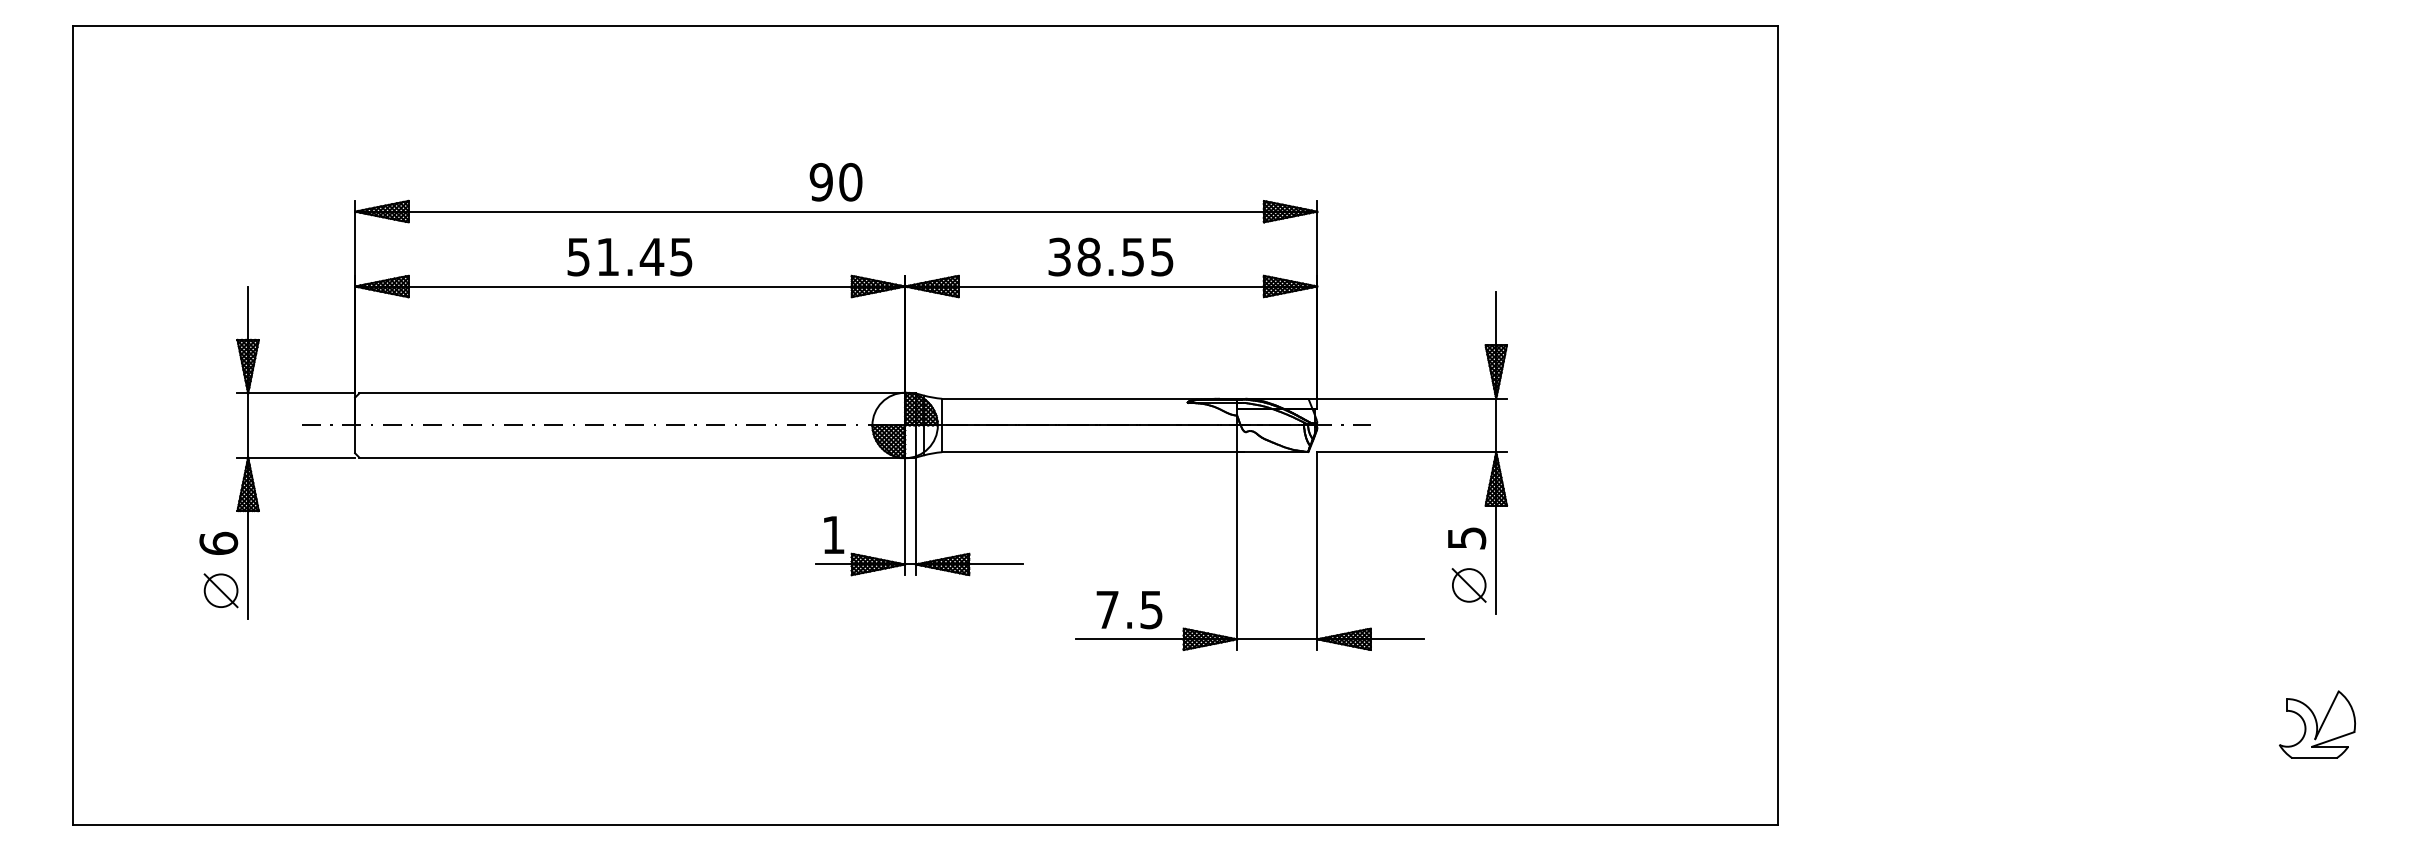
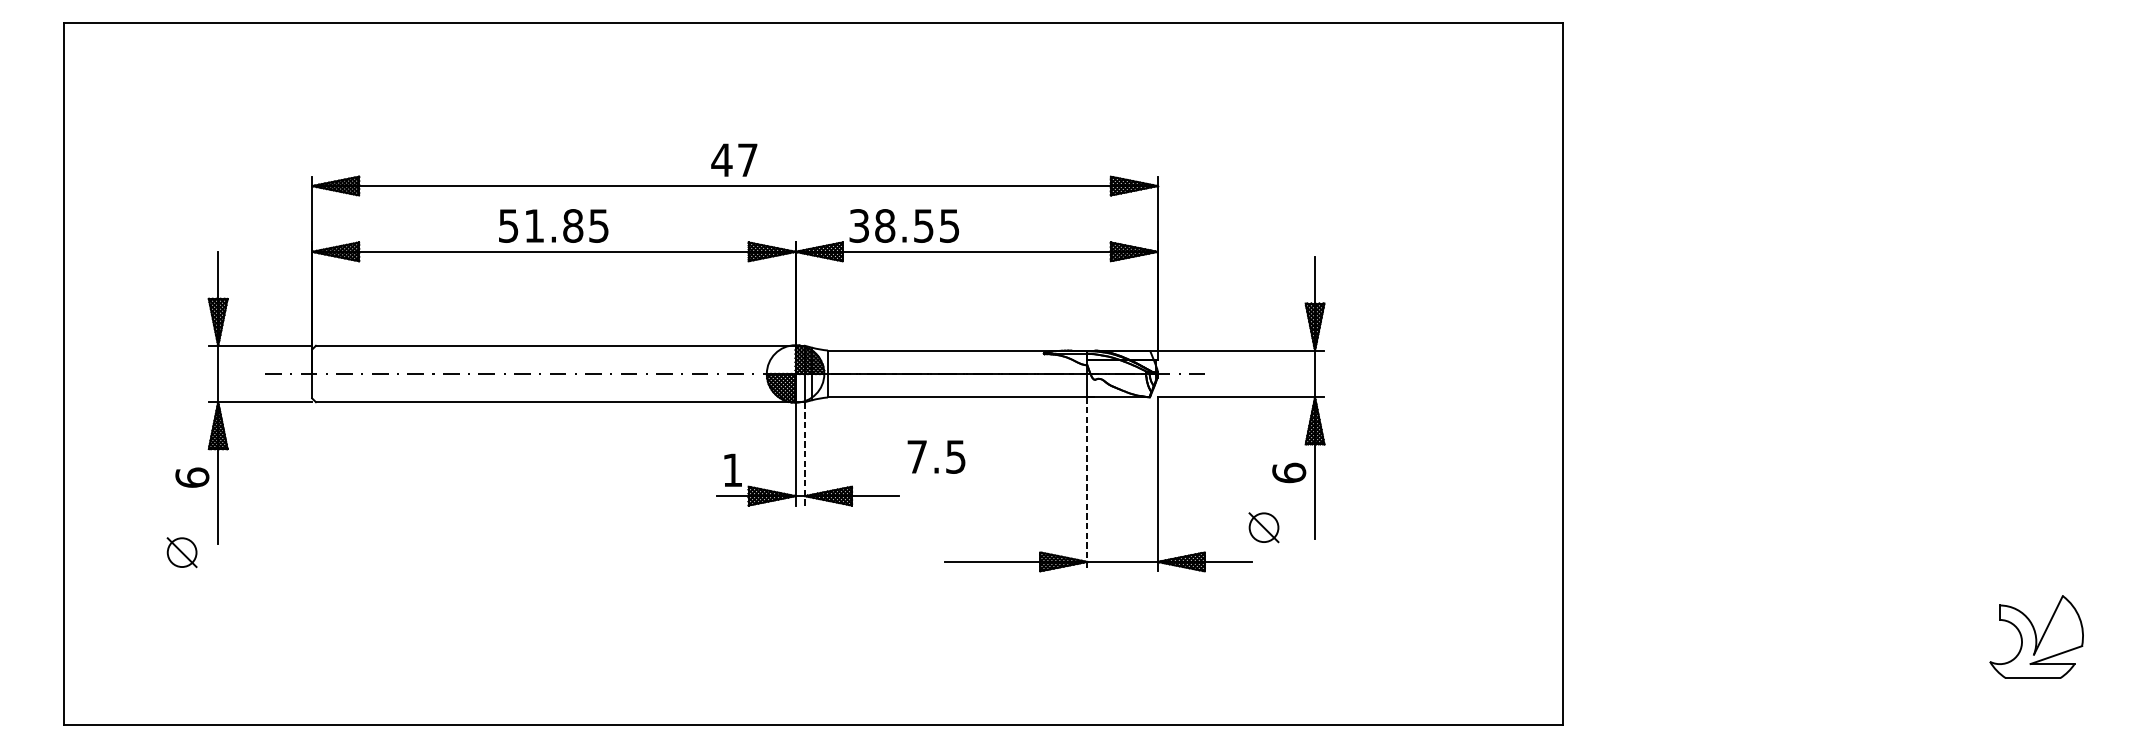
text: (835, 181) -> (734, 159), 90 -> 47
text: (651, 256) -> (572, 225), 51.45 -> 51.85
text: (1110, 256) -> (903, 225), moved
line: (915, 516) -> (804, 453), solid -> dashed
text: (1466, 537) -> (1288, 472), 5 -> 6
line: (1237, 551) -> (1087, 484), solid -> dashed
part: (1468, 585) -> (1263, 527), moved
part: (220, 590) -> (181, 552), moved
text: (1129, 610) -> (936, 457), moved
part: (2317, 724) -> (2036, 636), size x1.4

